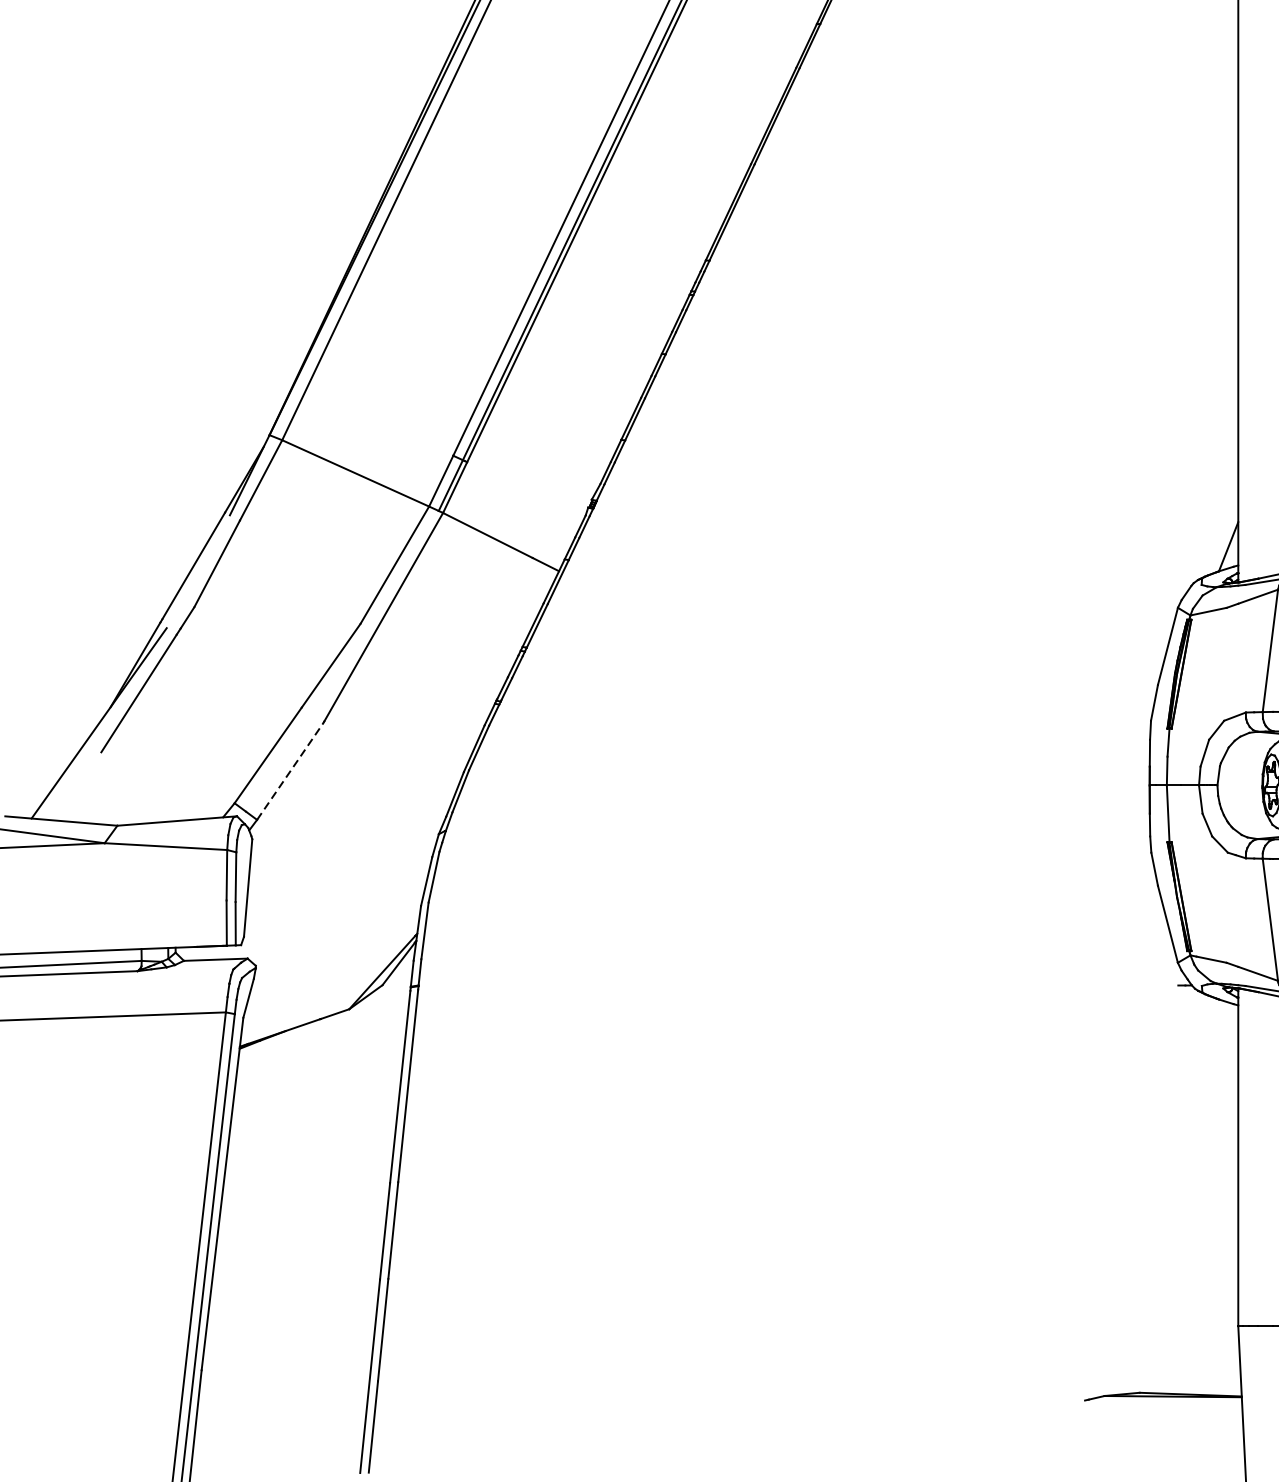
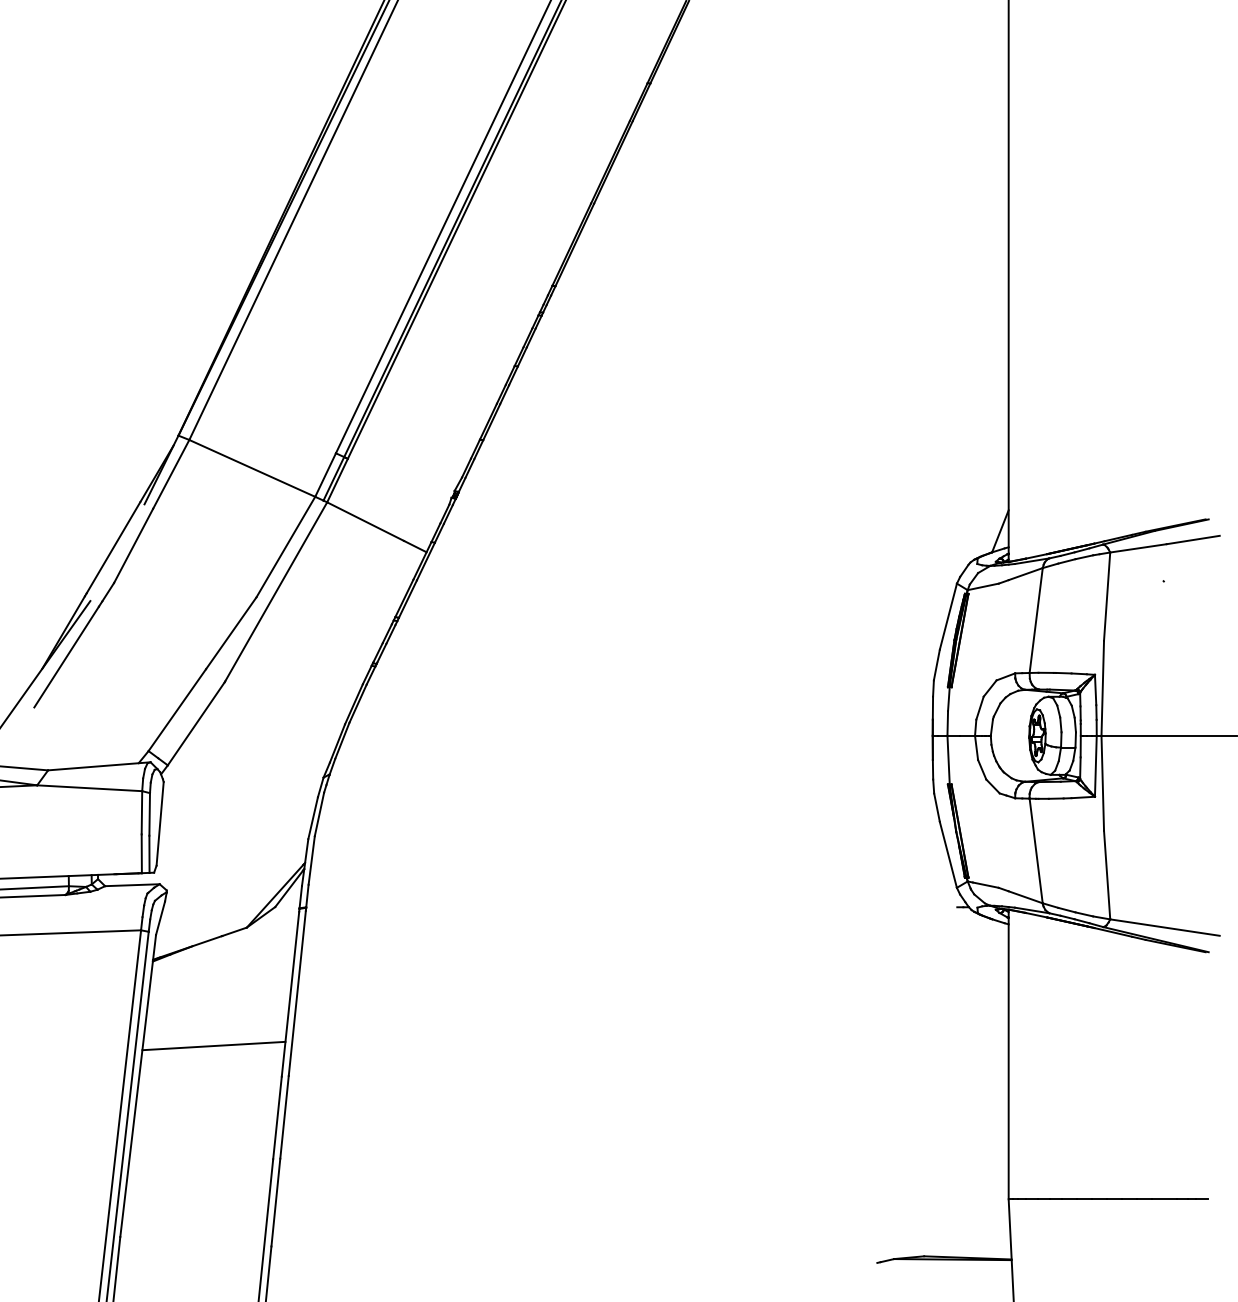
line: (290, 771) -> (196, 723), dashed -> solid
line: (310, 1146) -> (213, 1045), added

